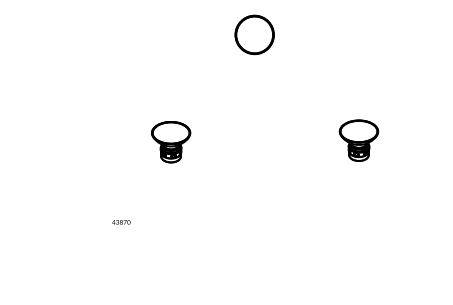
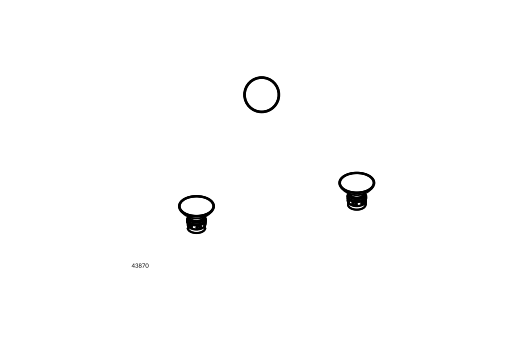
part: (171, 142) -> (196, 214), moved

